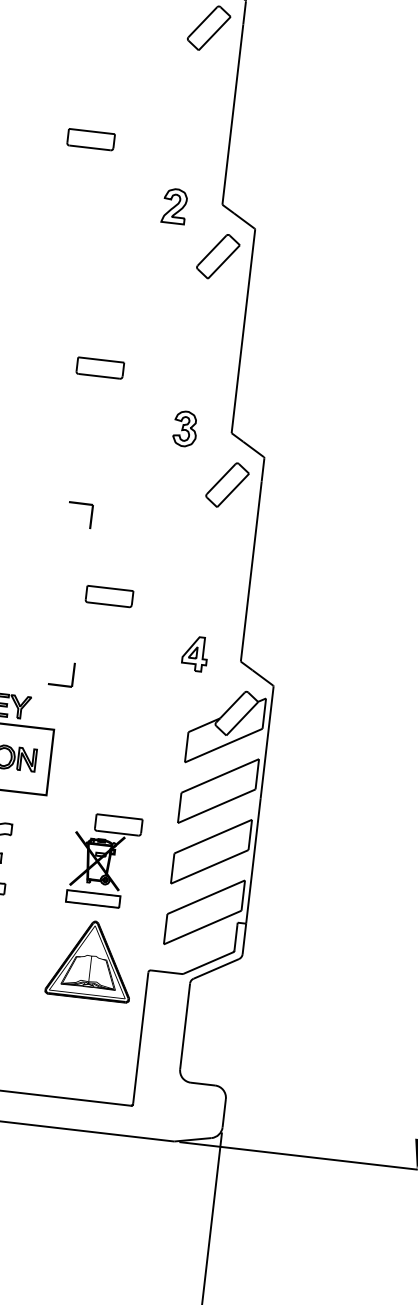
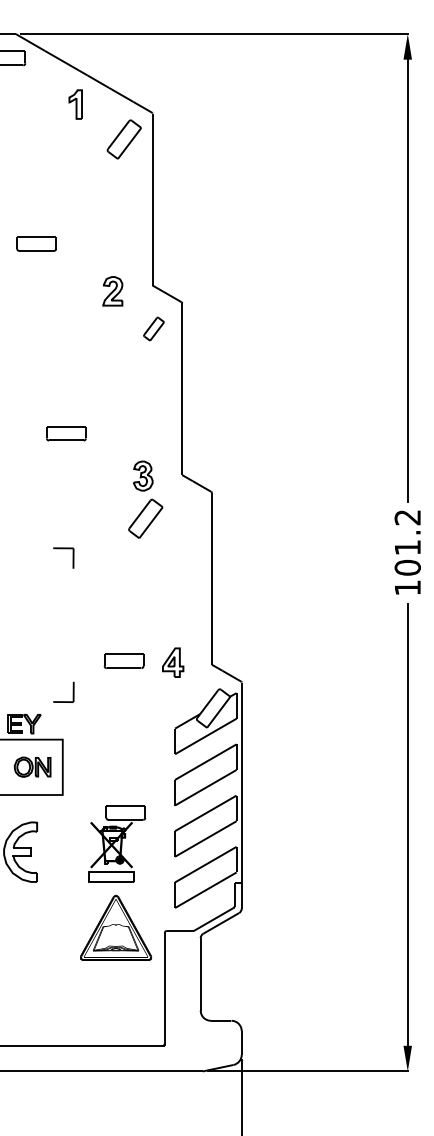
part: (217, 255) -> (153, 328), size x0.6
part: (227, 484) -> (145, 518), moved
part: (108, 595) -> (123, 660), moved

